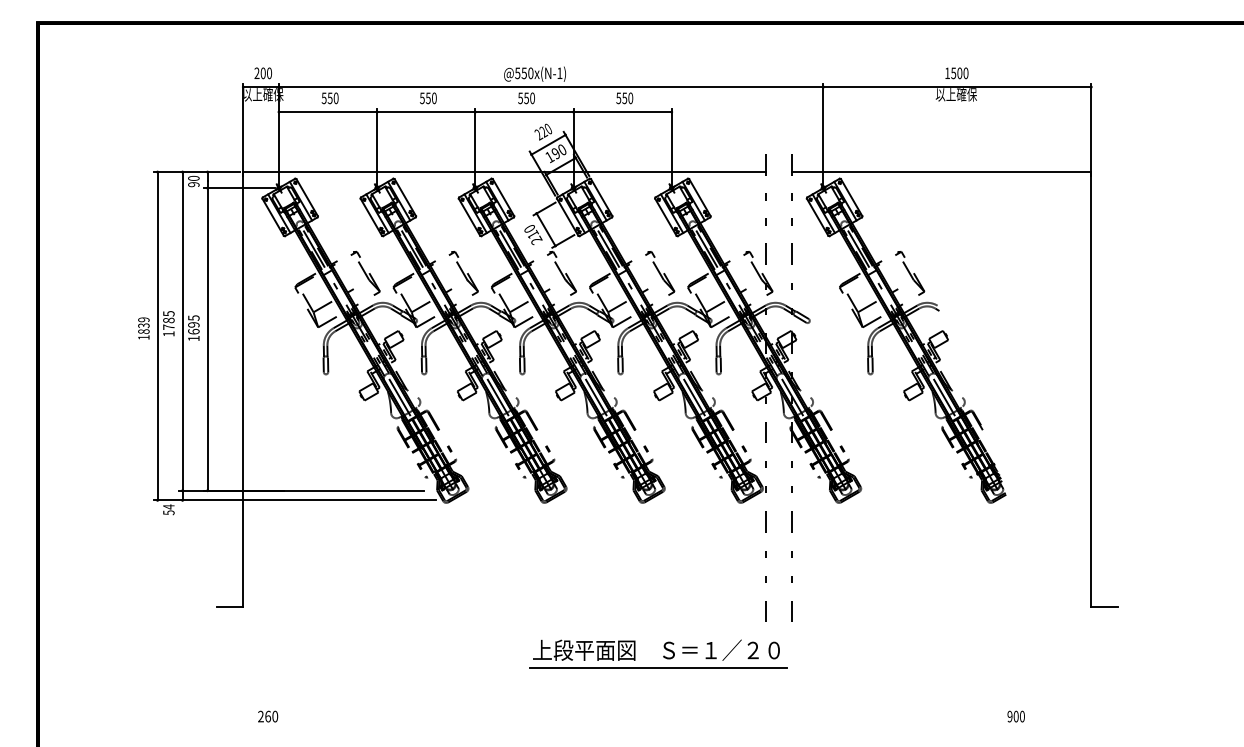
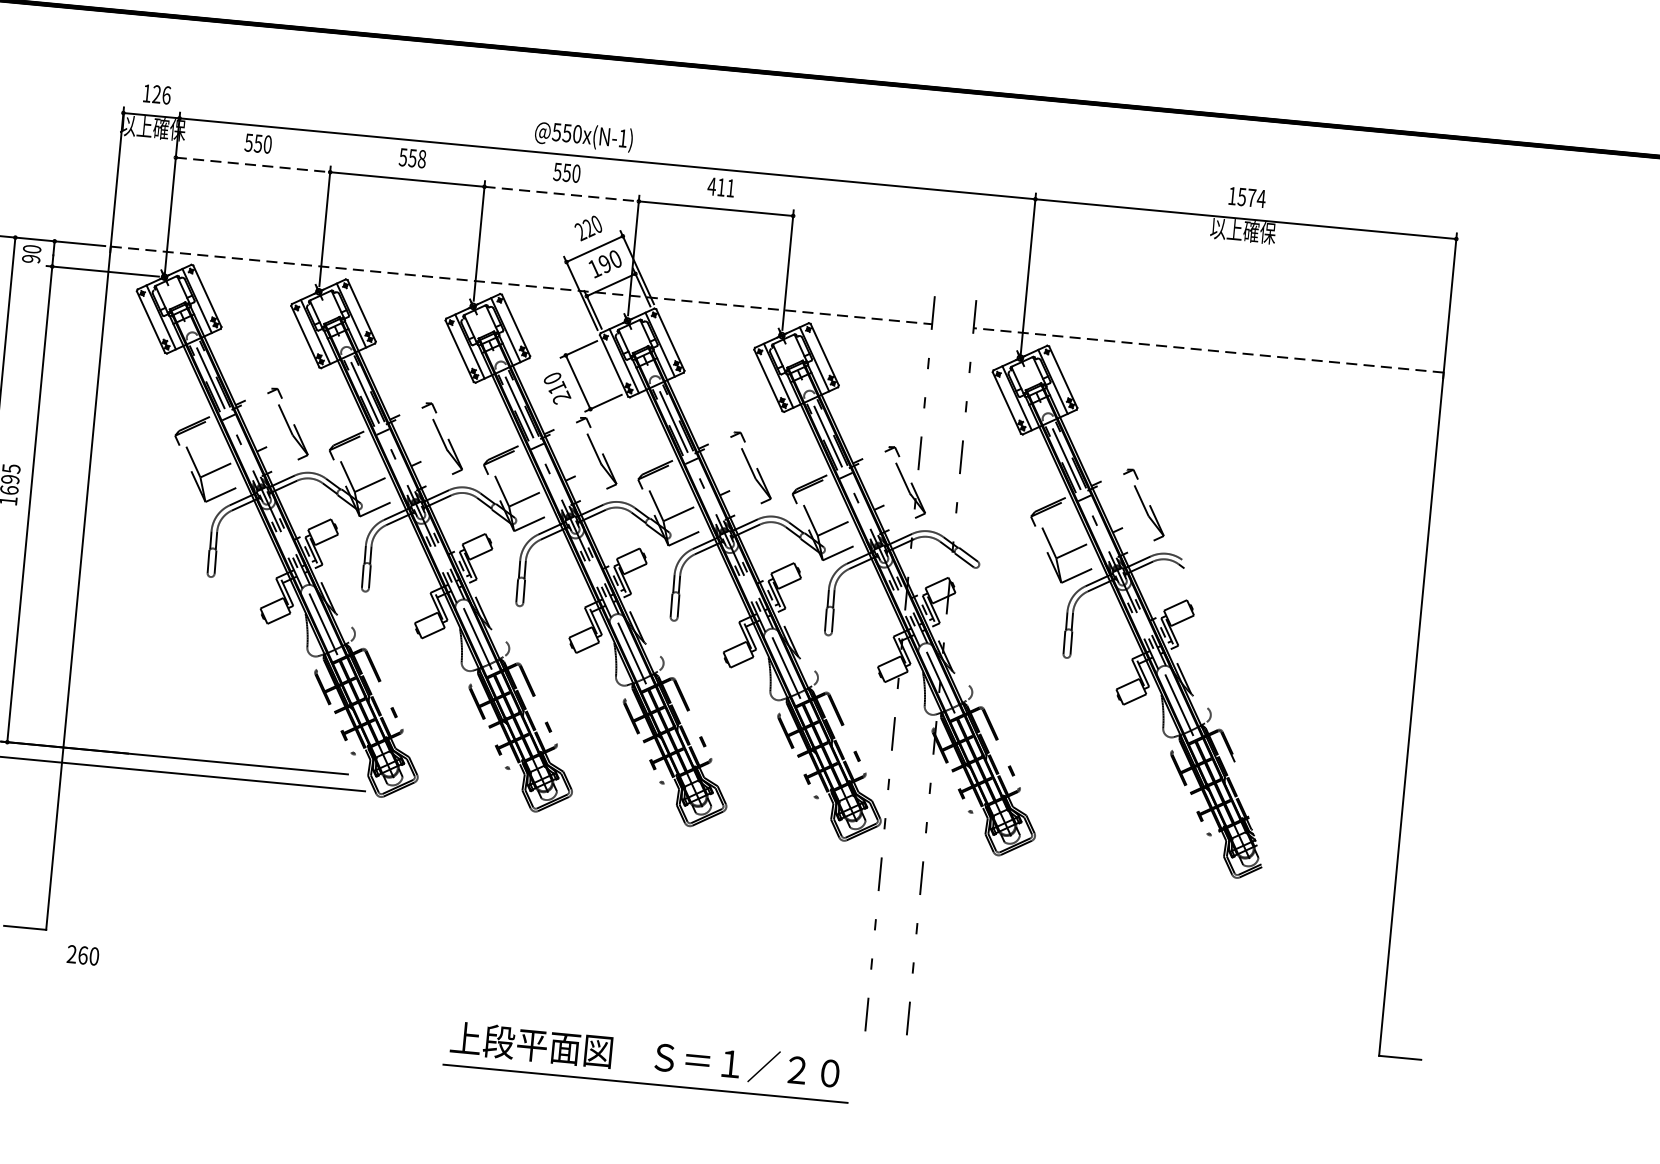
text: (263, 73) -> (157, 94), 200 -> 126
text: (962, 73) -> (1255, 198), 1500 -> 1574
text: (434, 98) -> (422, 159), 550 -> 558
text: (624, 98) -> (720, 187), 550 -> 411
line: (328, 112) -> (253, 165), solid -> dashed
line: (524, 112) -> (561, 194), solid -> dashed
line: (505, 172) -> (522, 286), solid -> dashed
line: (941, 172) -> (1208, 351), solid -> dashed
part: (658, 653) -> (647, 1060), moved
text: (268, 716) -> (83, 955), moved

